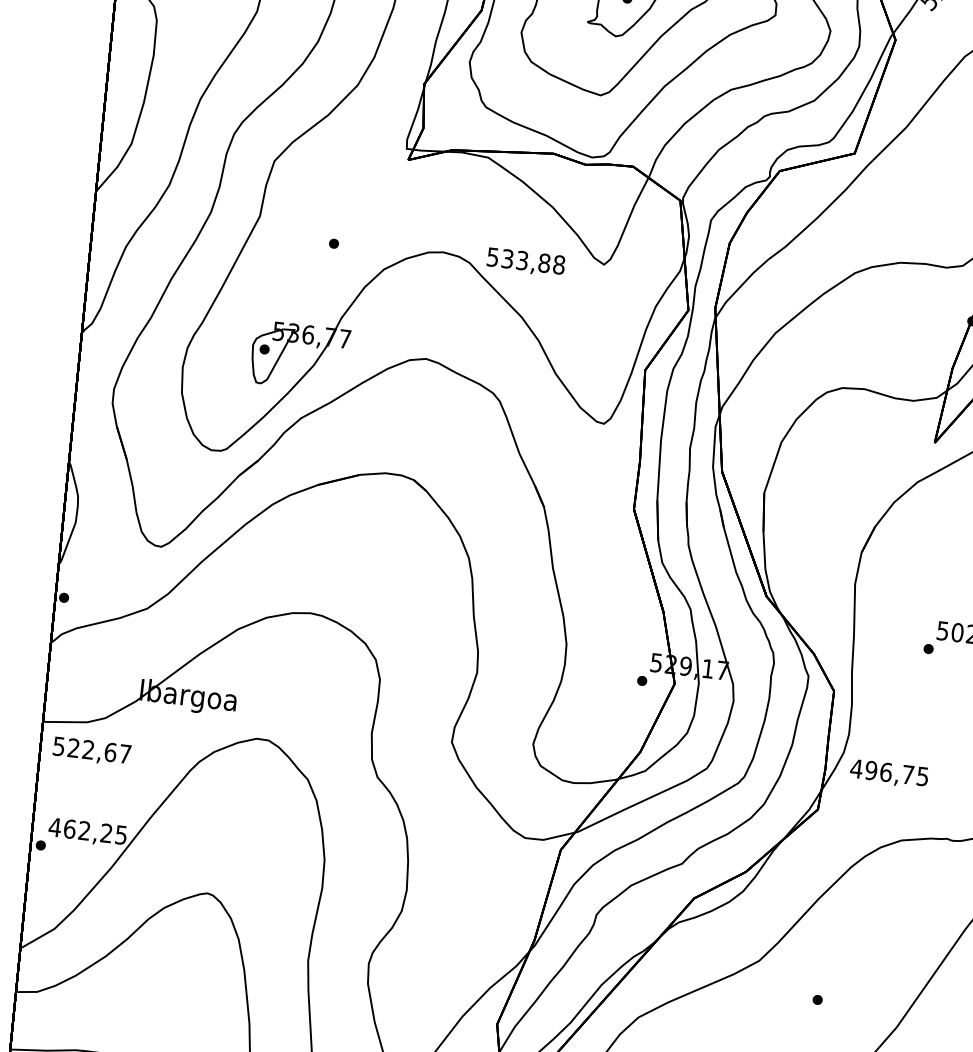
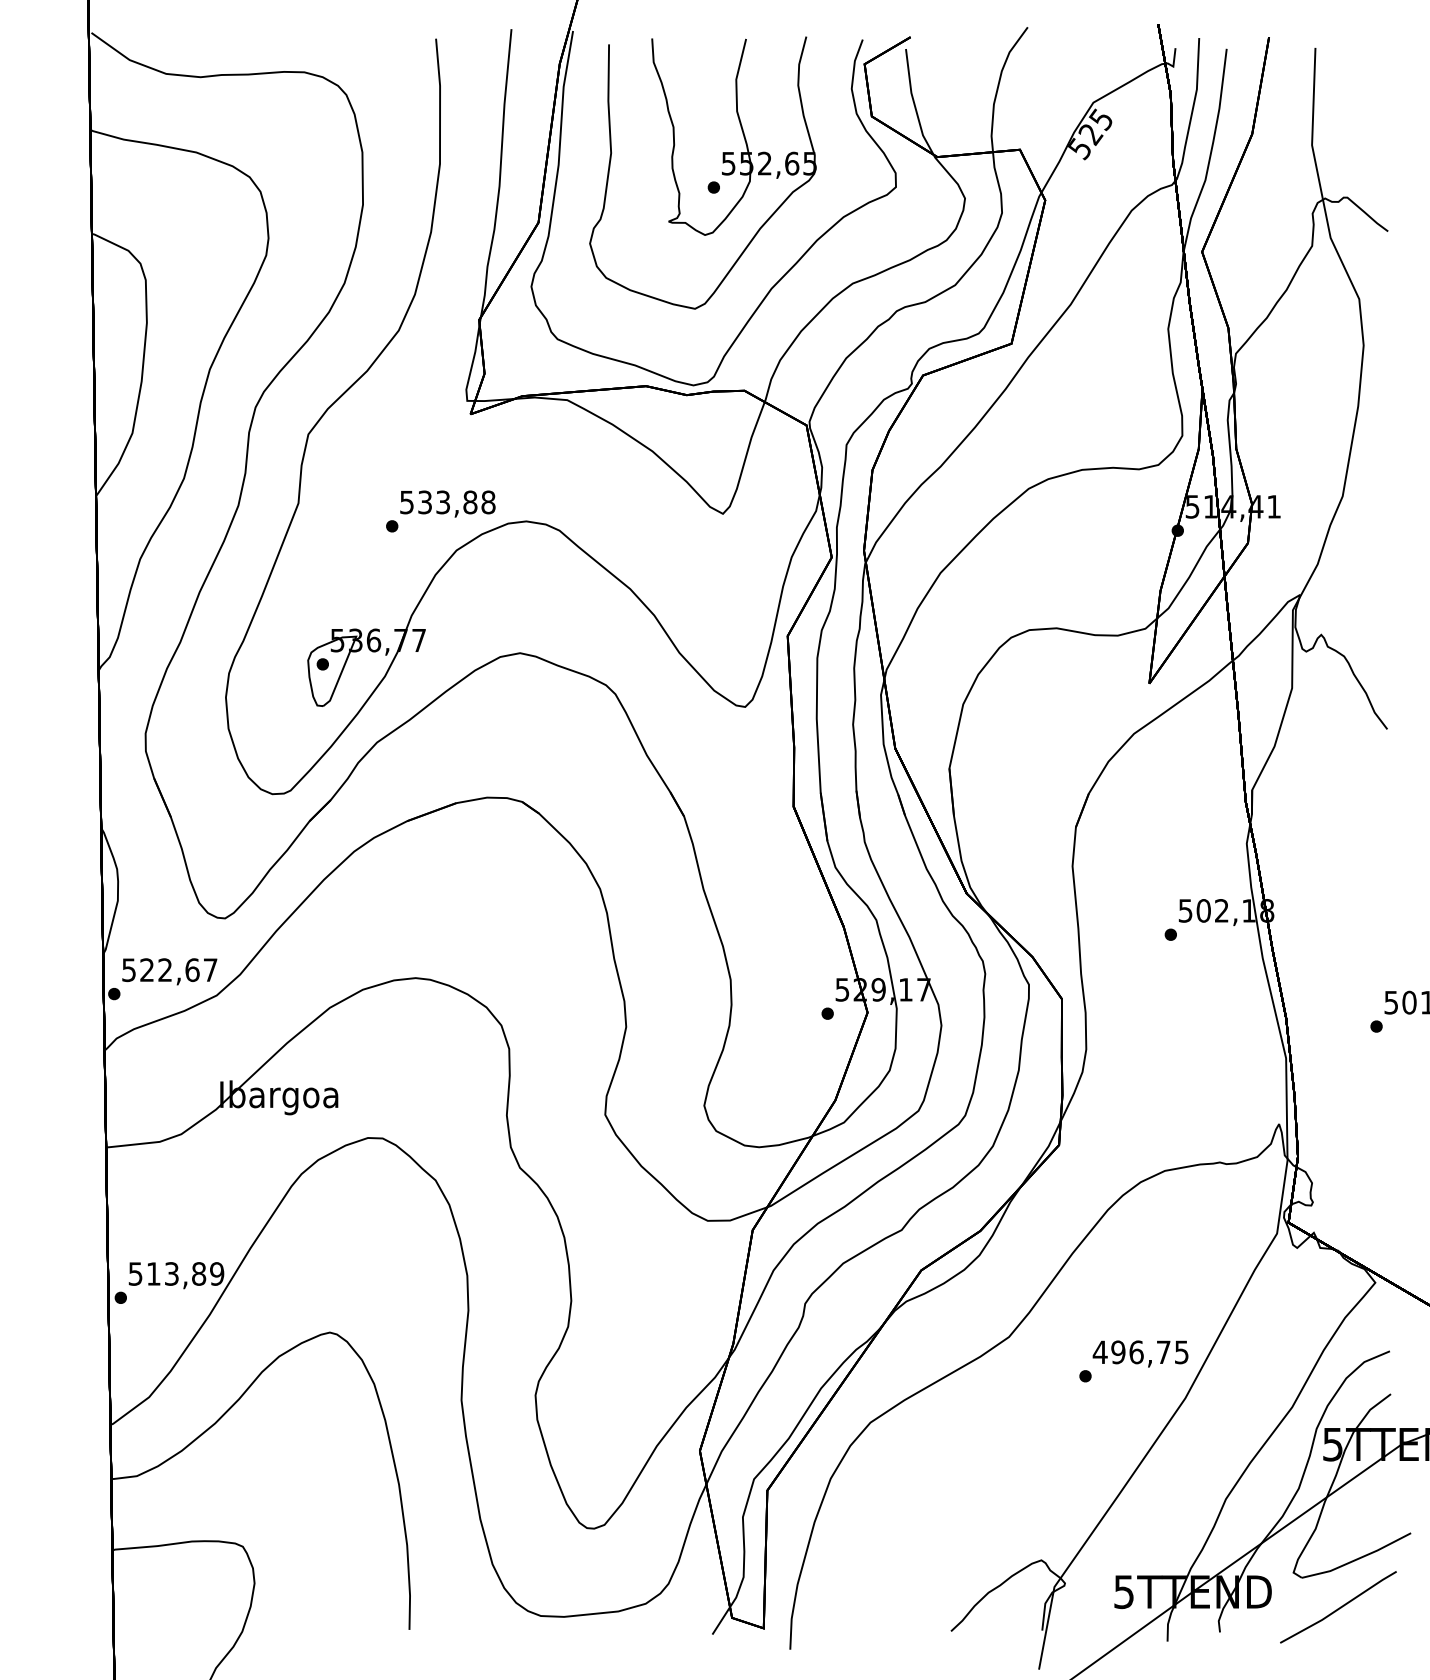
text: (525, 261) -> (447, 503), moved
text: (91, 751) -> (169, 971), moved
text: (889, 773) -> (1140, 1353), moved
text: (88, 830) -> (176, 1273), 462,25 -> 513,89

